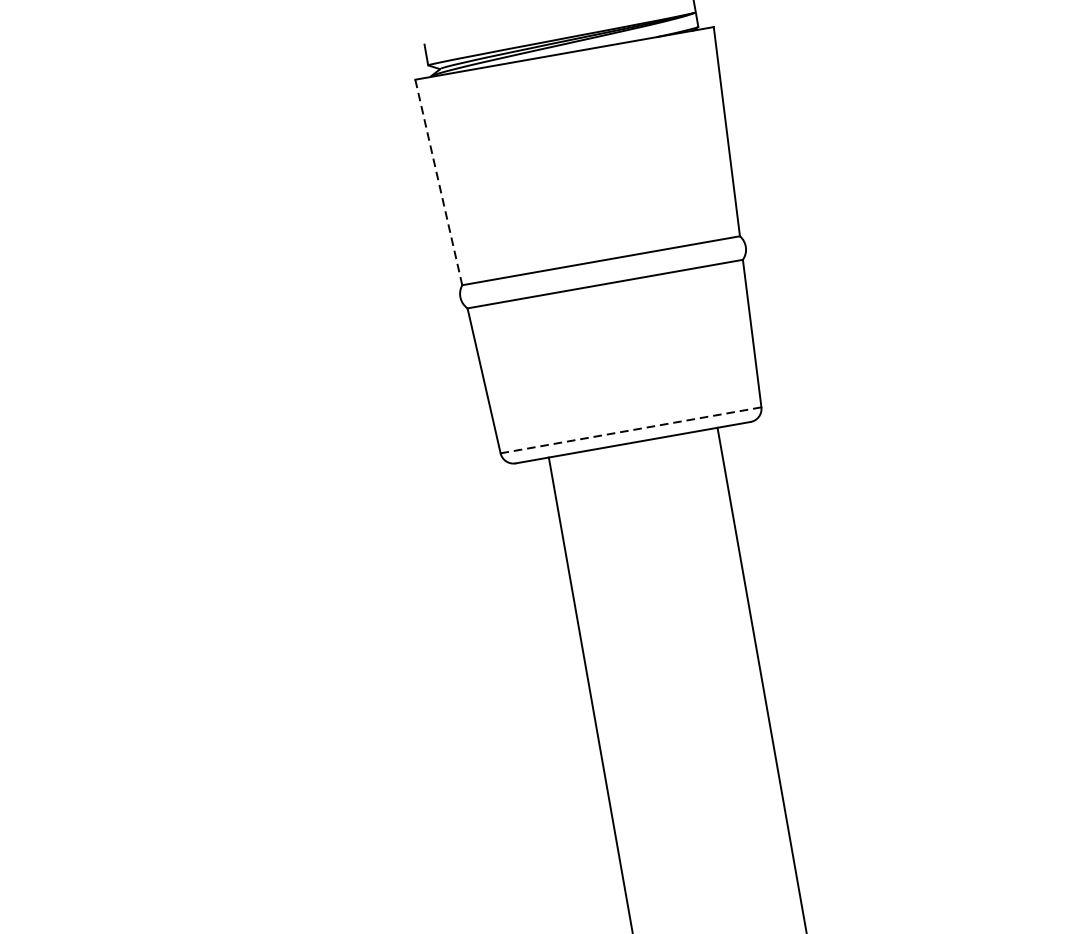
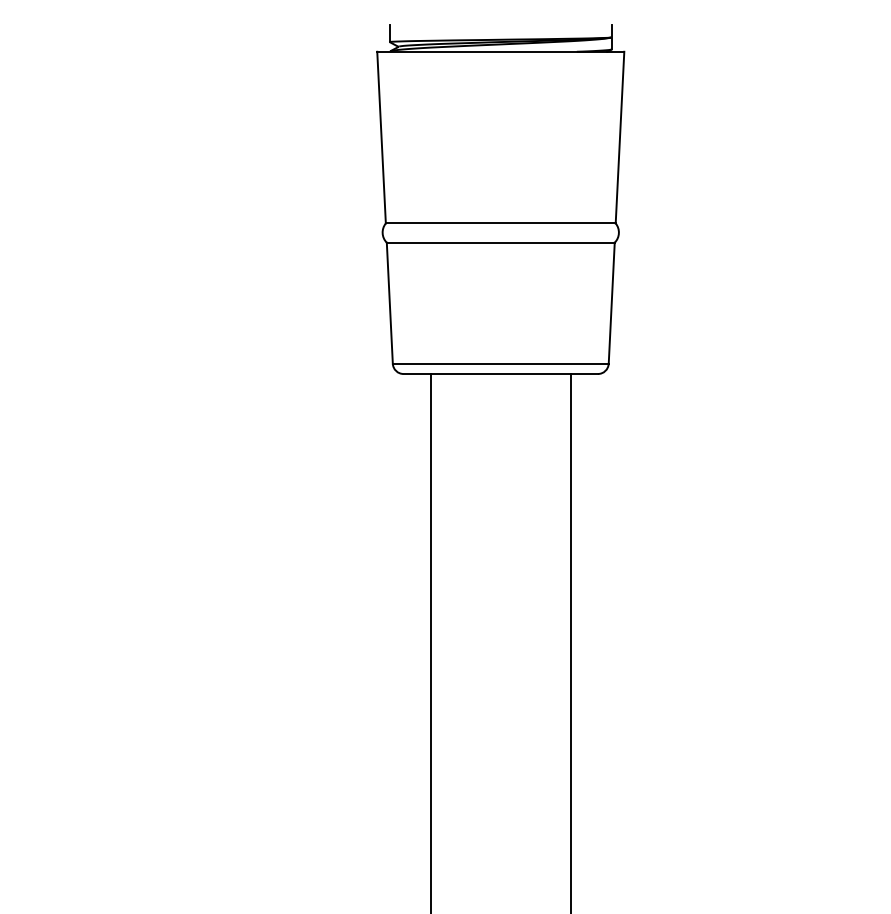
line: (438, 182) -> (381, 137), dashed -> solid
line: (630, 430) -> (500, 363), dashed -> solid

